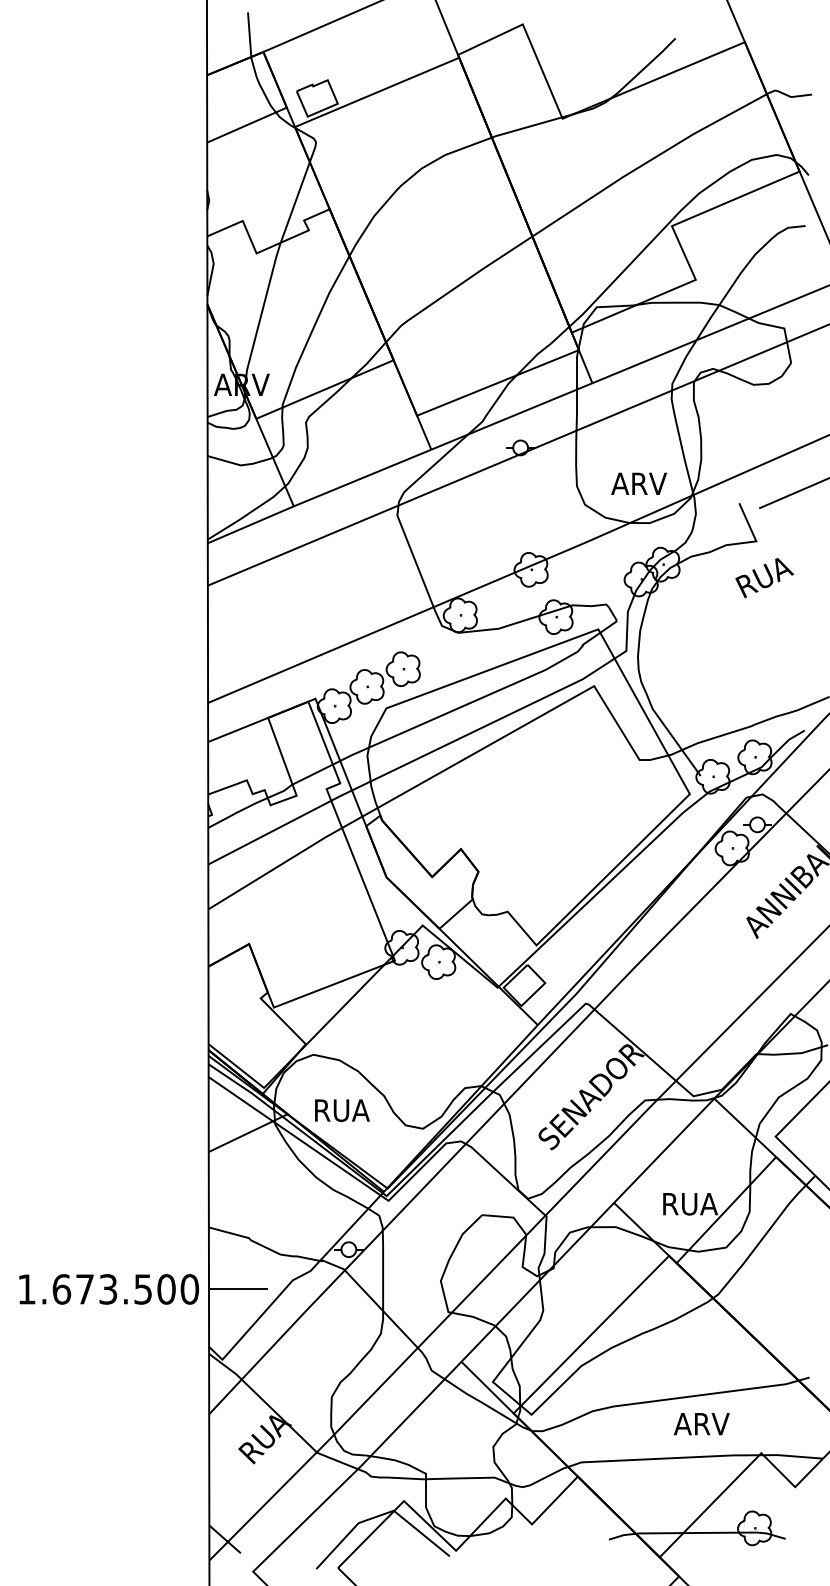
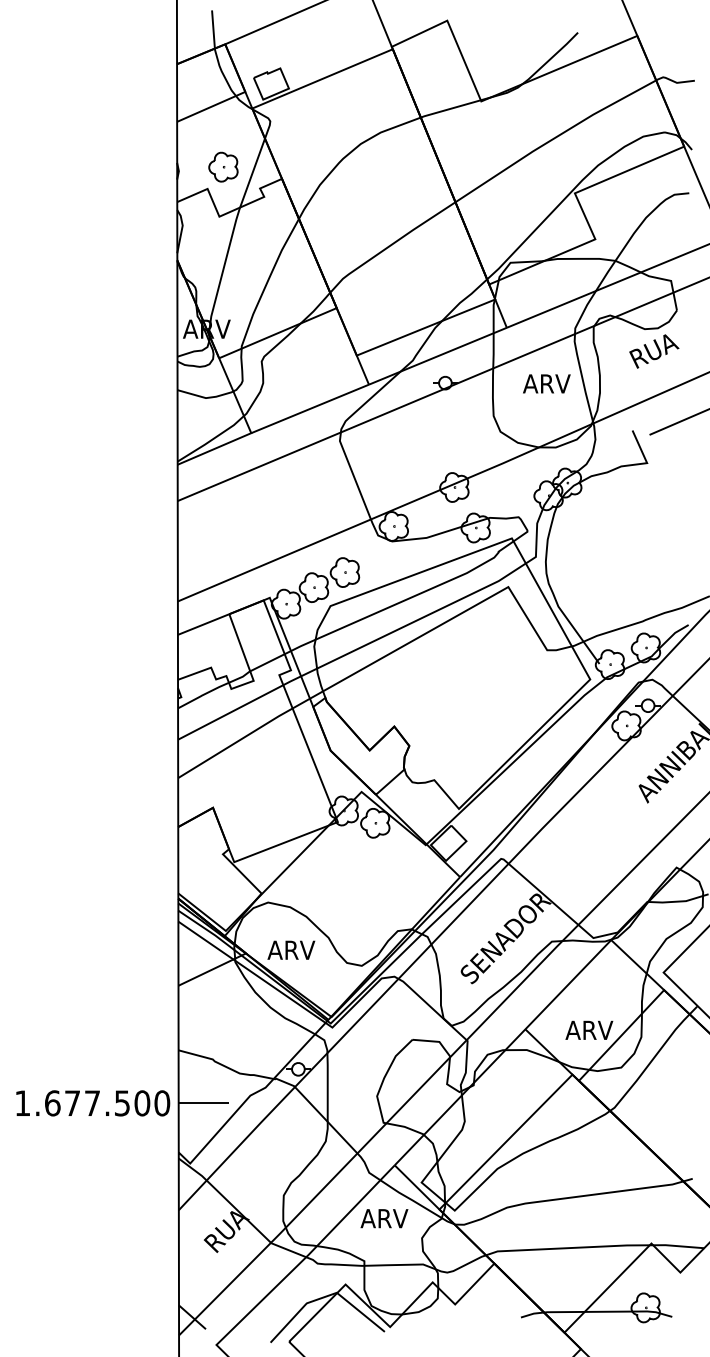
part: (261, 194) -> (223, 166), added
text: (638, 483) -> (546, 383), moved
text: (764, 578) -> (654, 351), moved
text: (340, 1110) -> (291, 950), RUA -> ARV
text: (688, 1204) -> (589, 1030), RUA -> ARV
text: (108, 1289) -> (92, 1103), 1.673.500 -> 1.677.500
text: (701, 1423) -> (384, 1218), moved

